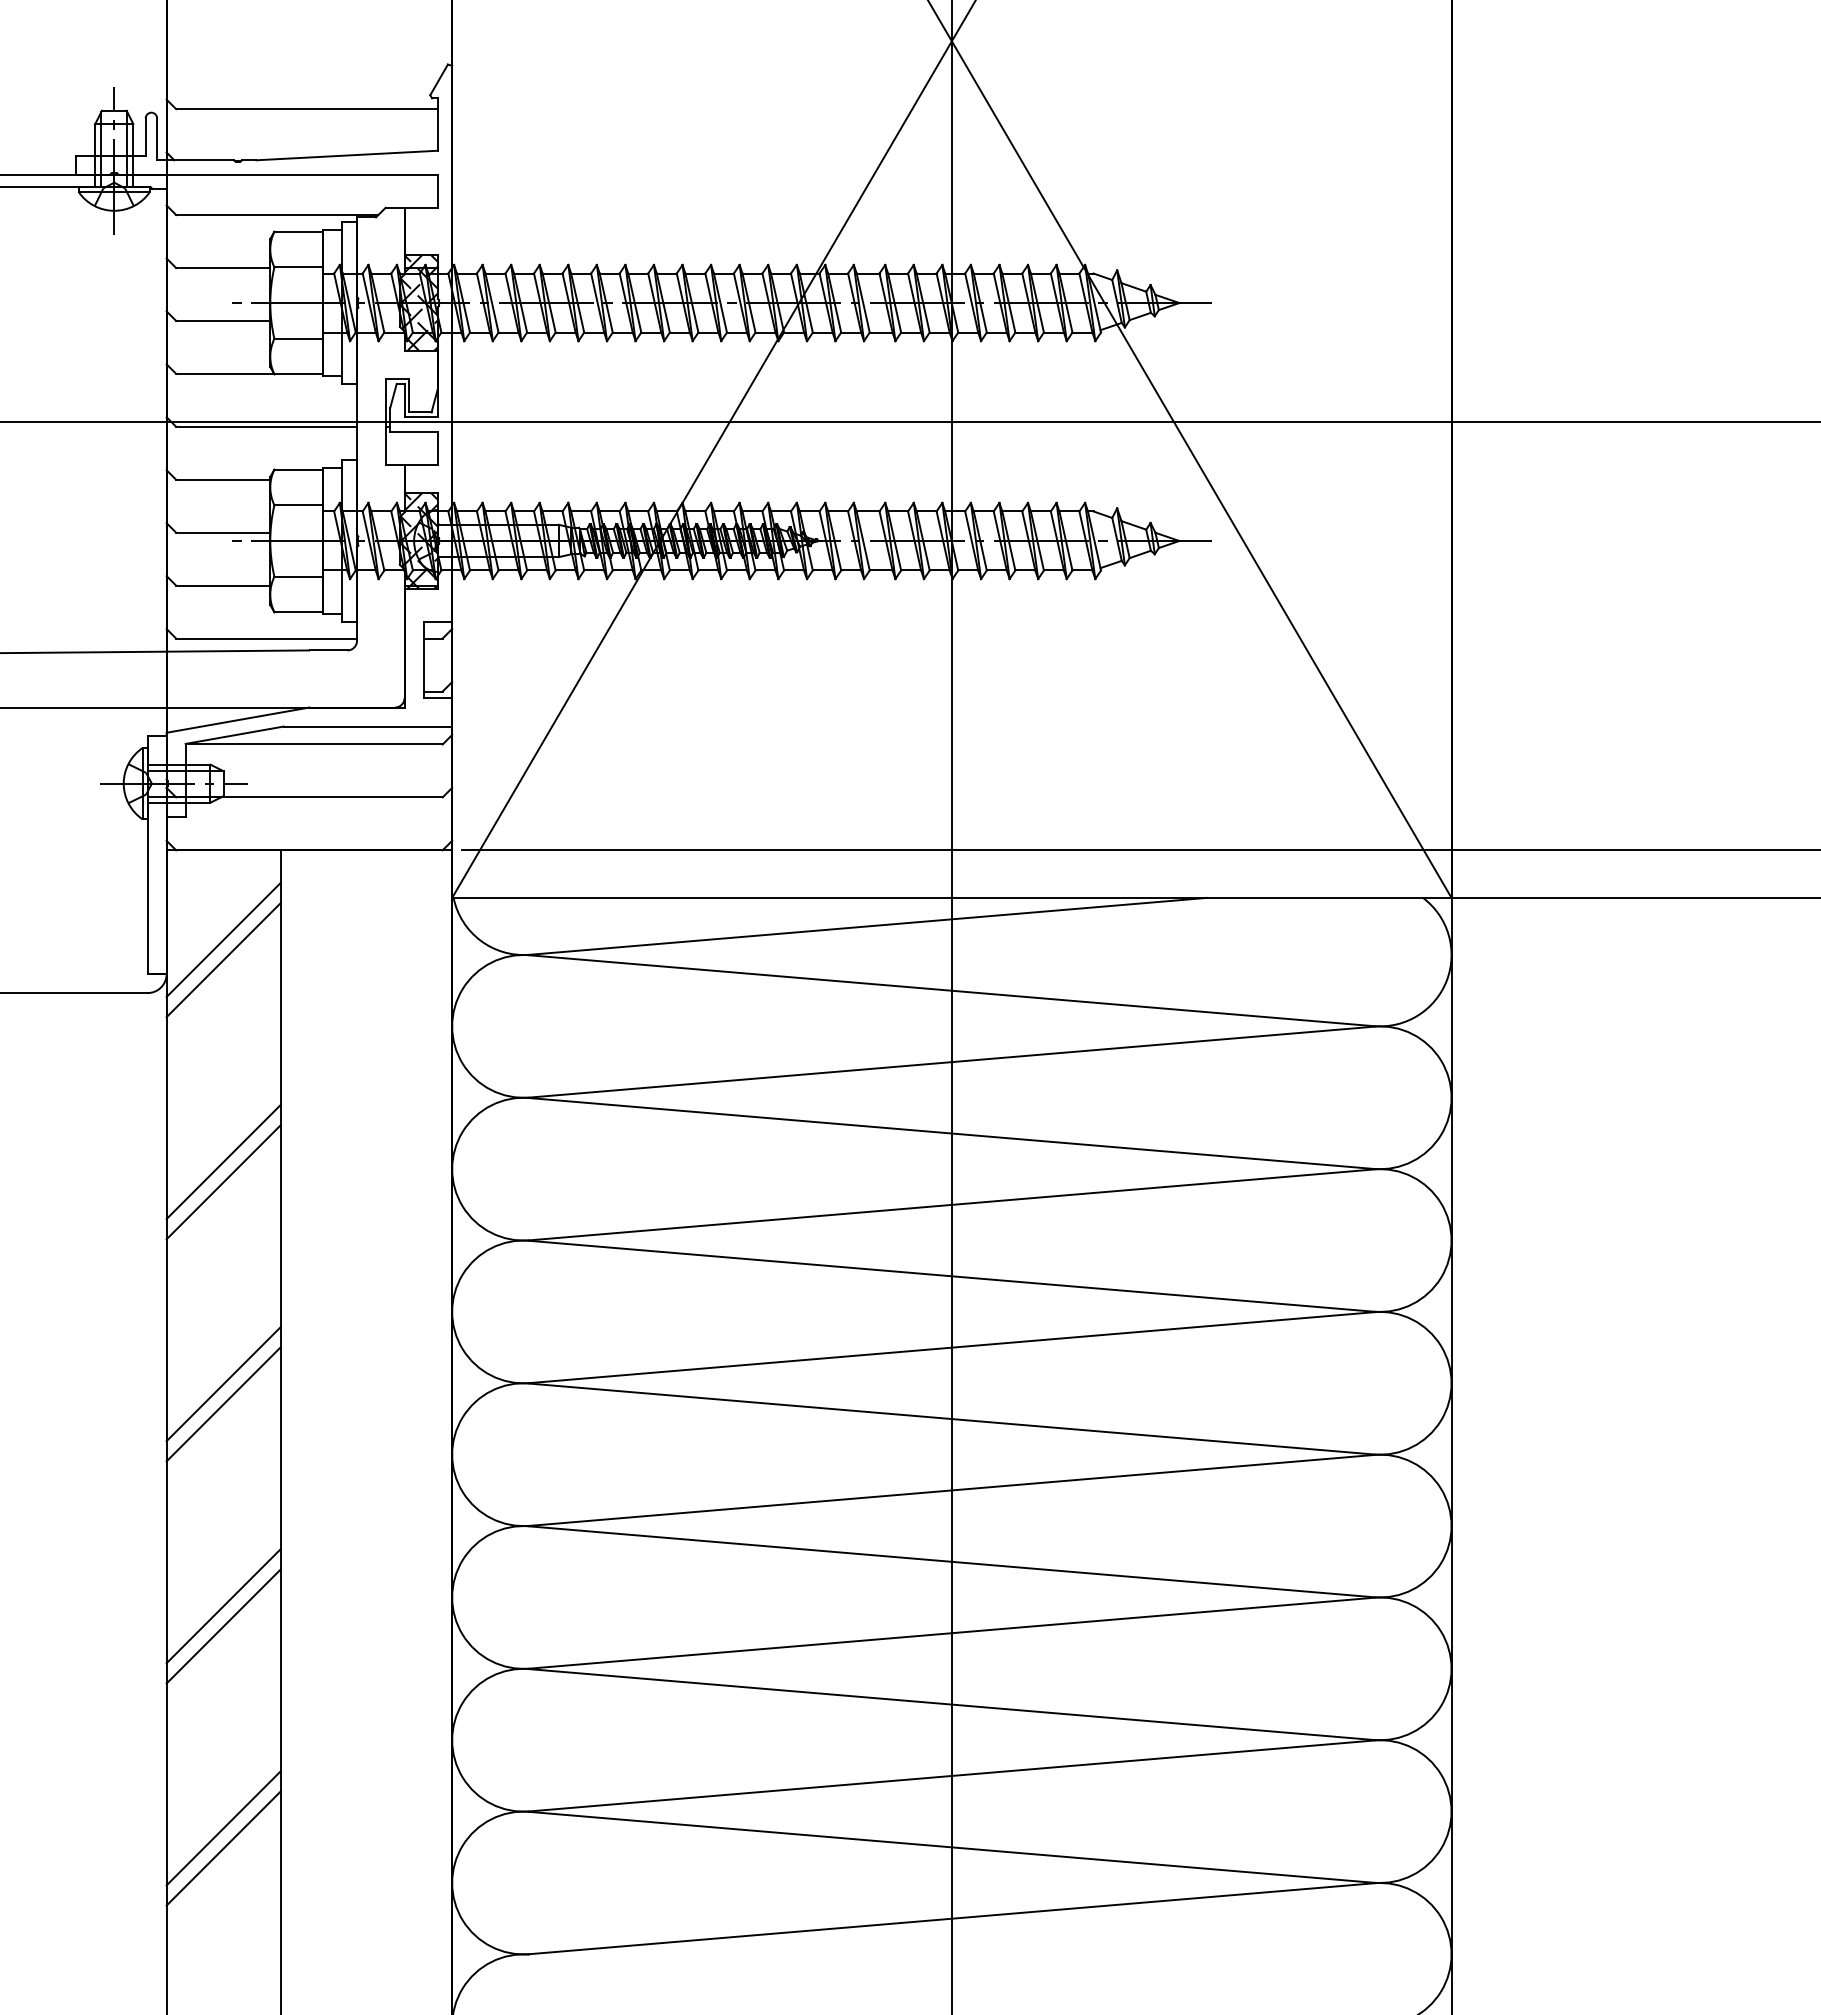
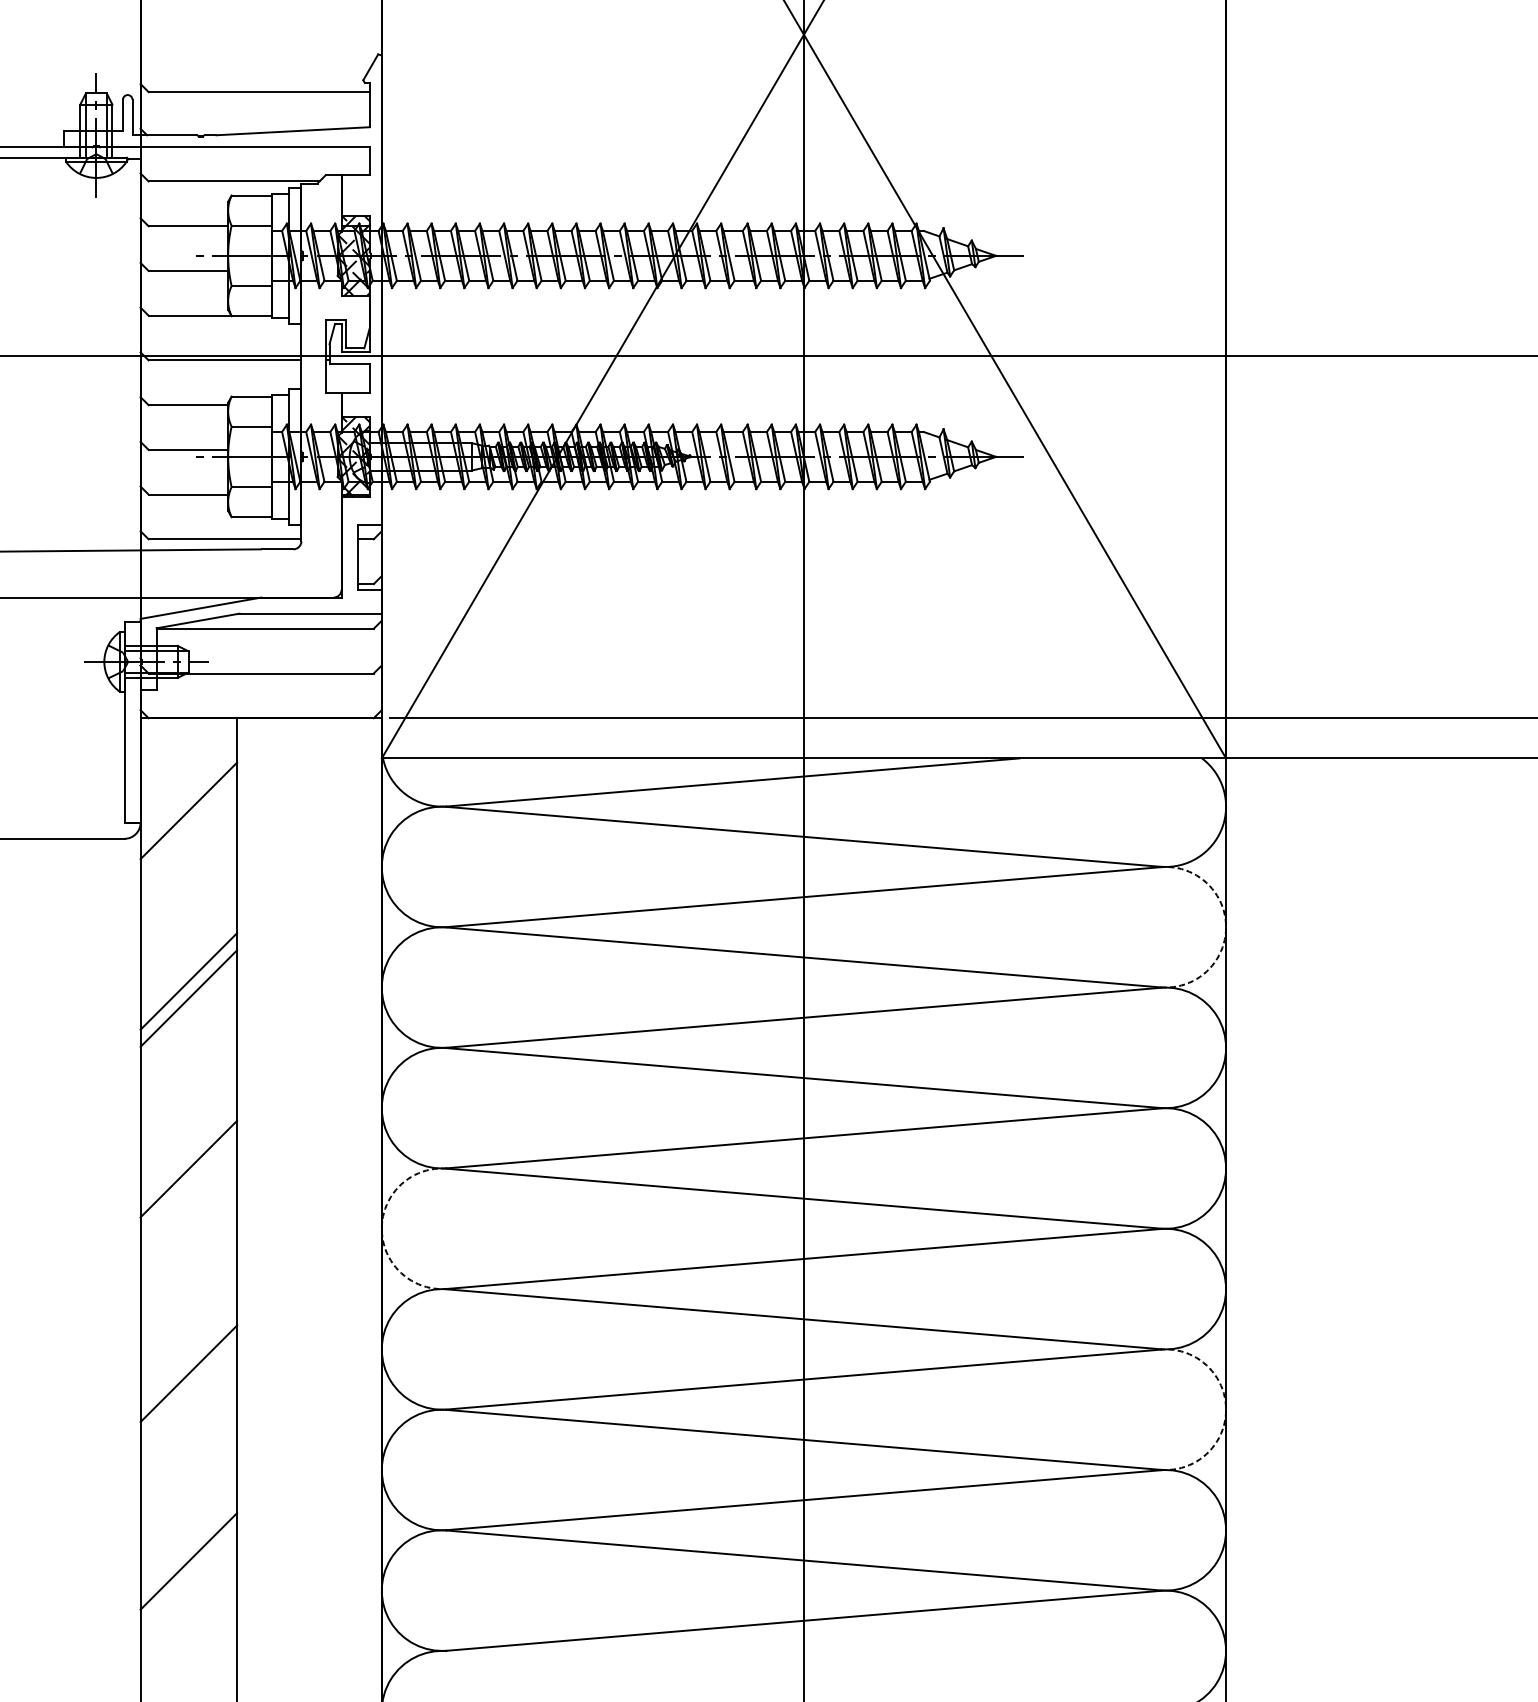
line: (223, 939) -> (188, 793), removed
arc: (1451, 1097) -> (1226, 927), solid -> dashed
line: (223, 1404) -> (188, 1186), removed
arc: (452, 1454) -> (382, 1228), solid -> dashed
line: (223, 1606) -> (188, 1357), removed
arc: (1451, 1668) -> (1226, 1409), solid -> dashed
line: (223, 1828) -> (188, 1544), removed

